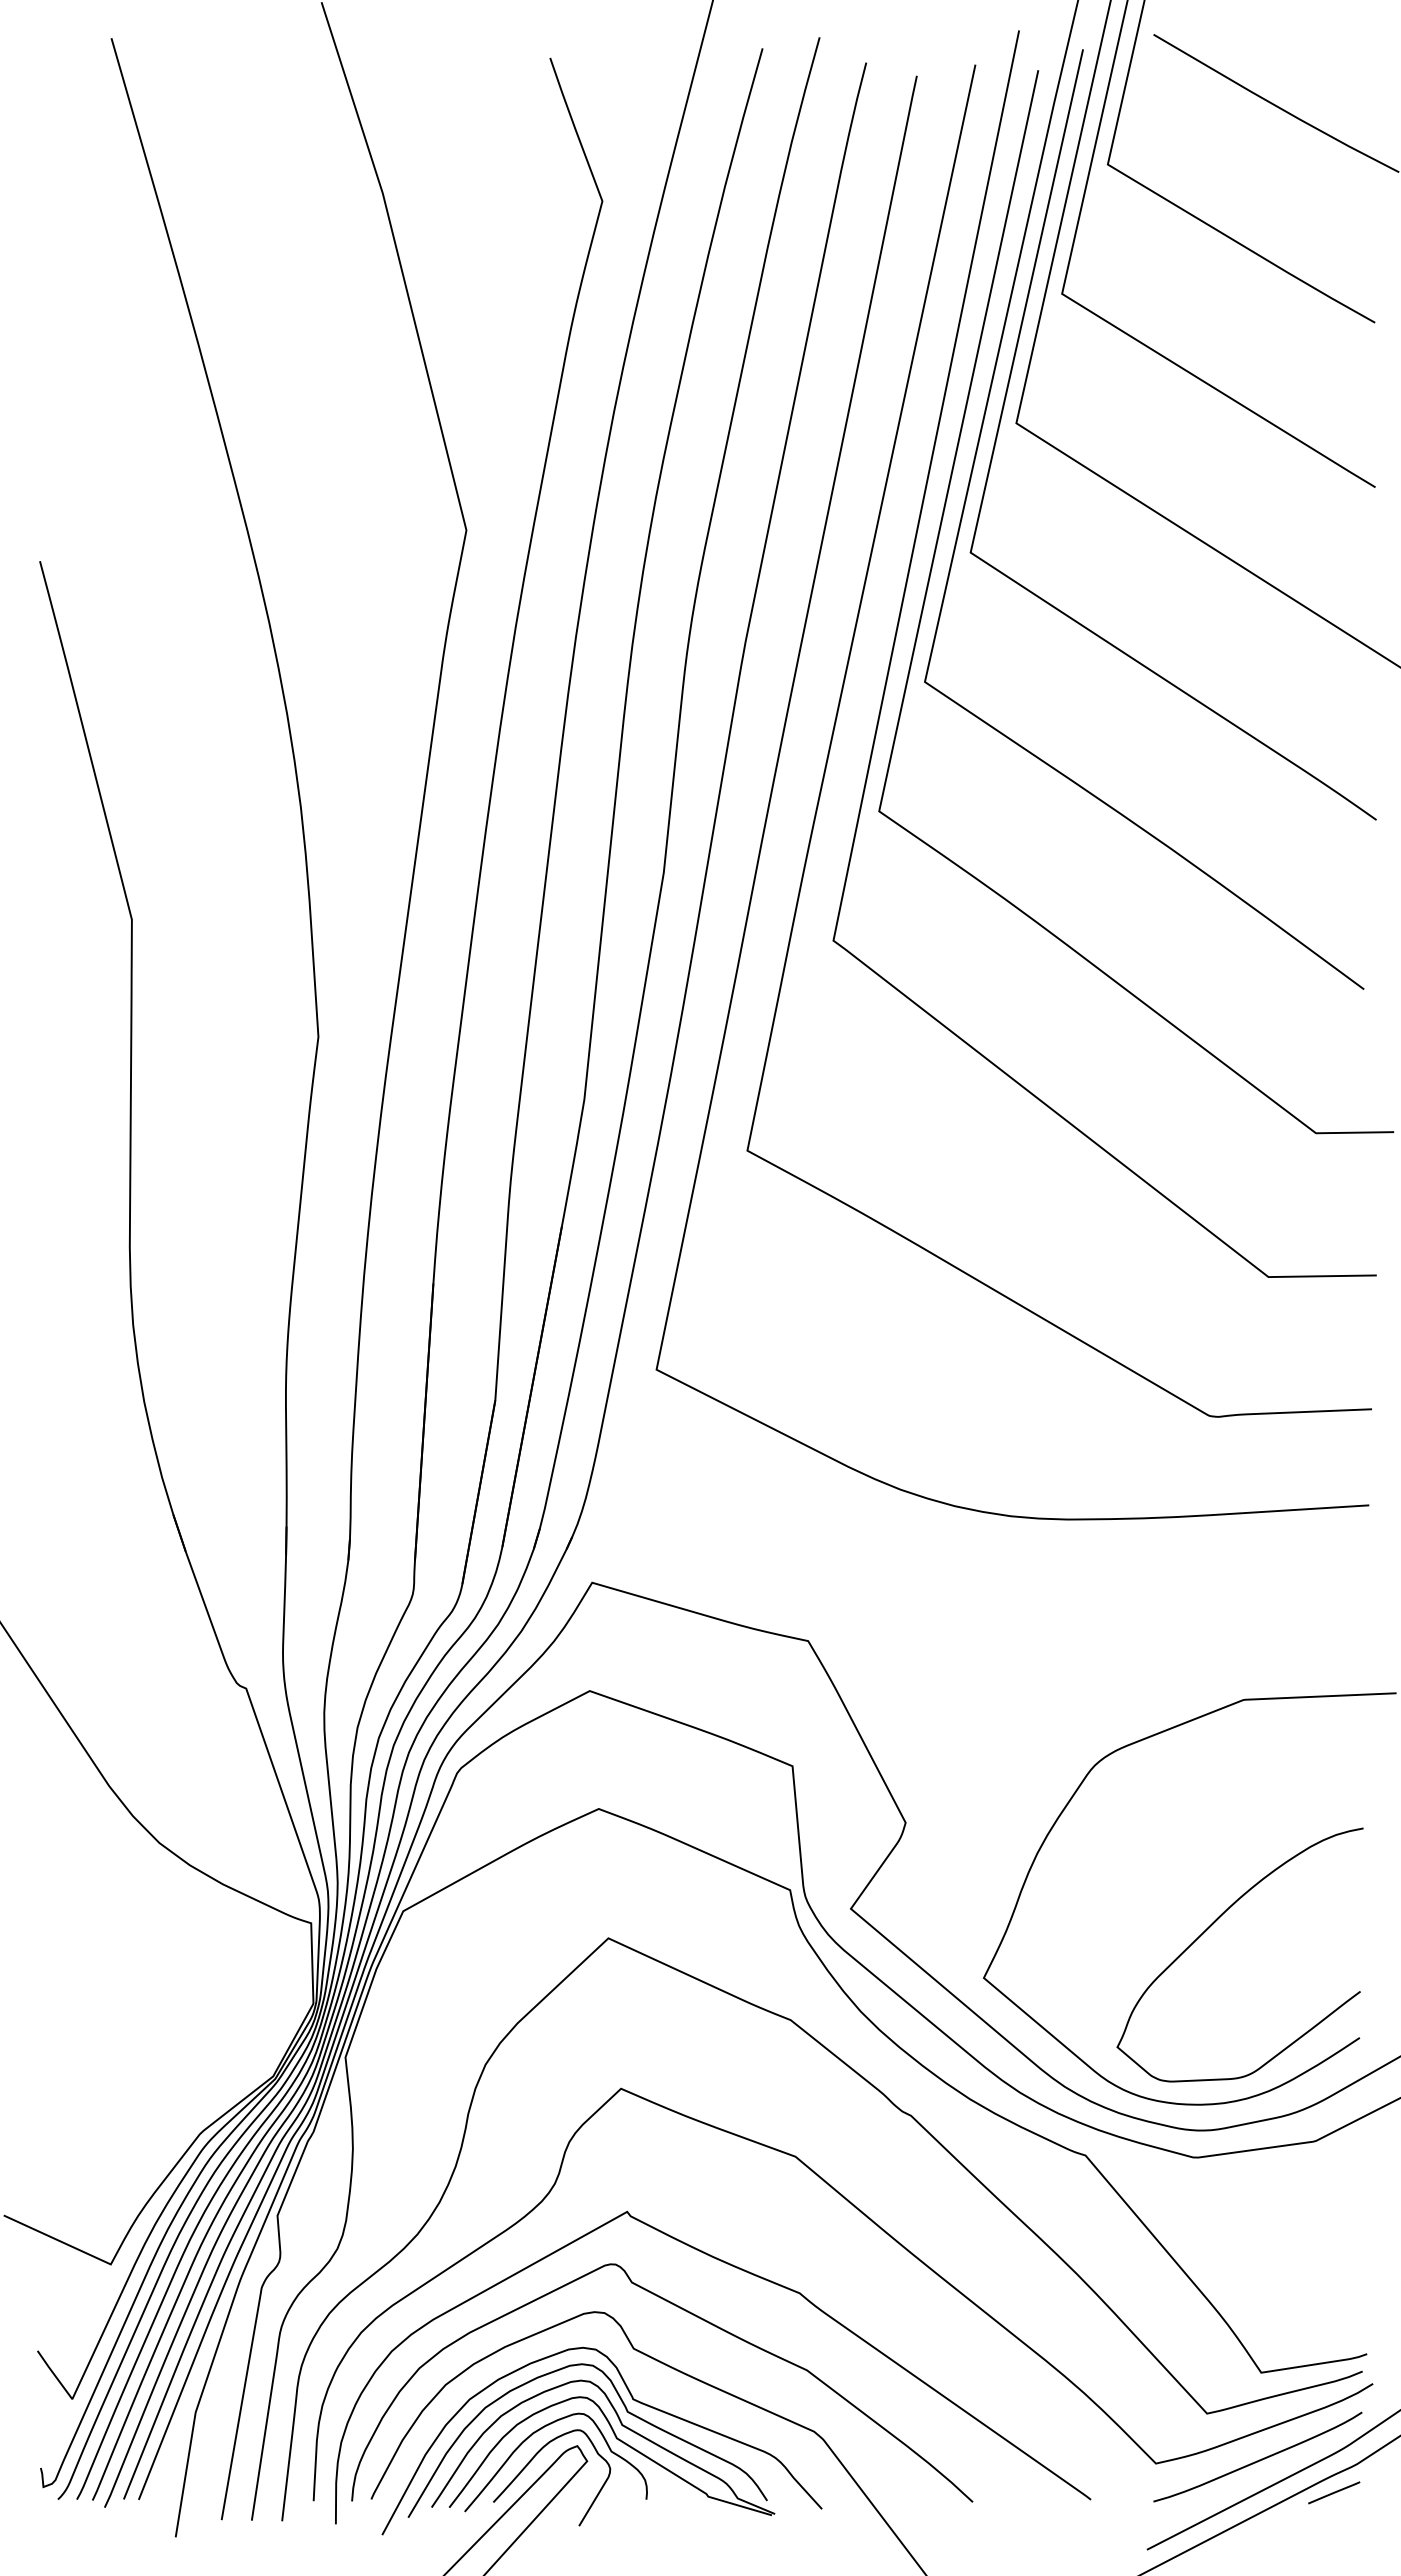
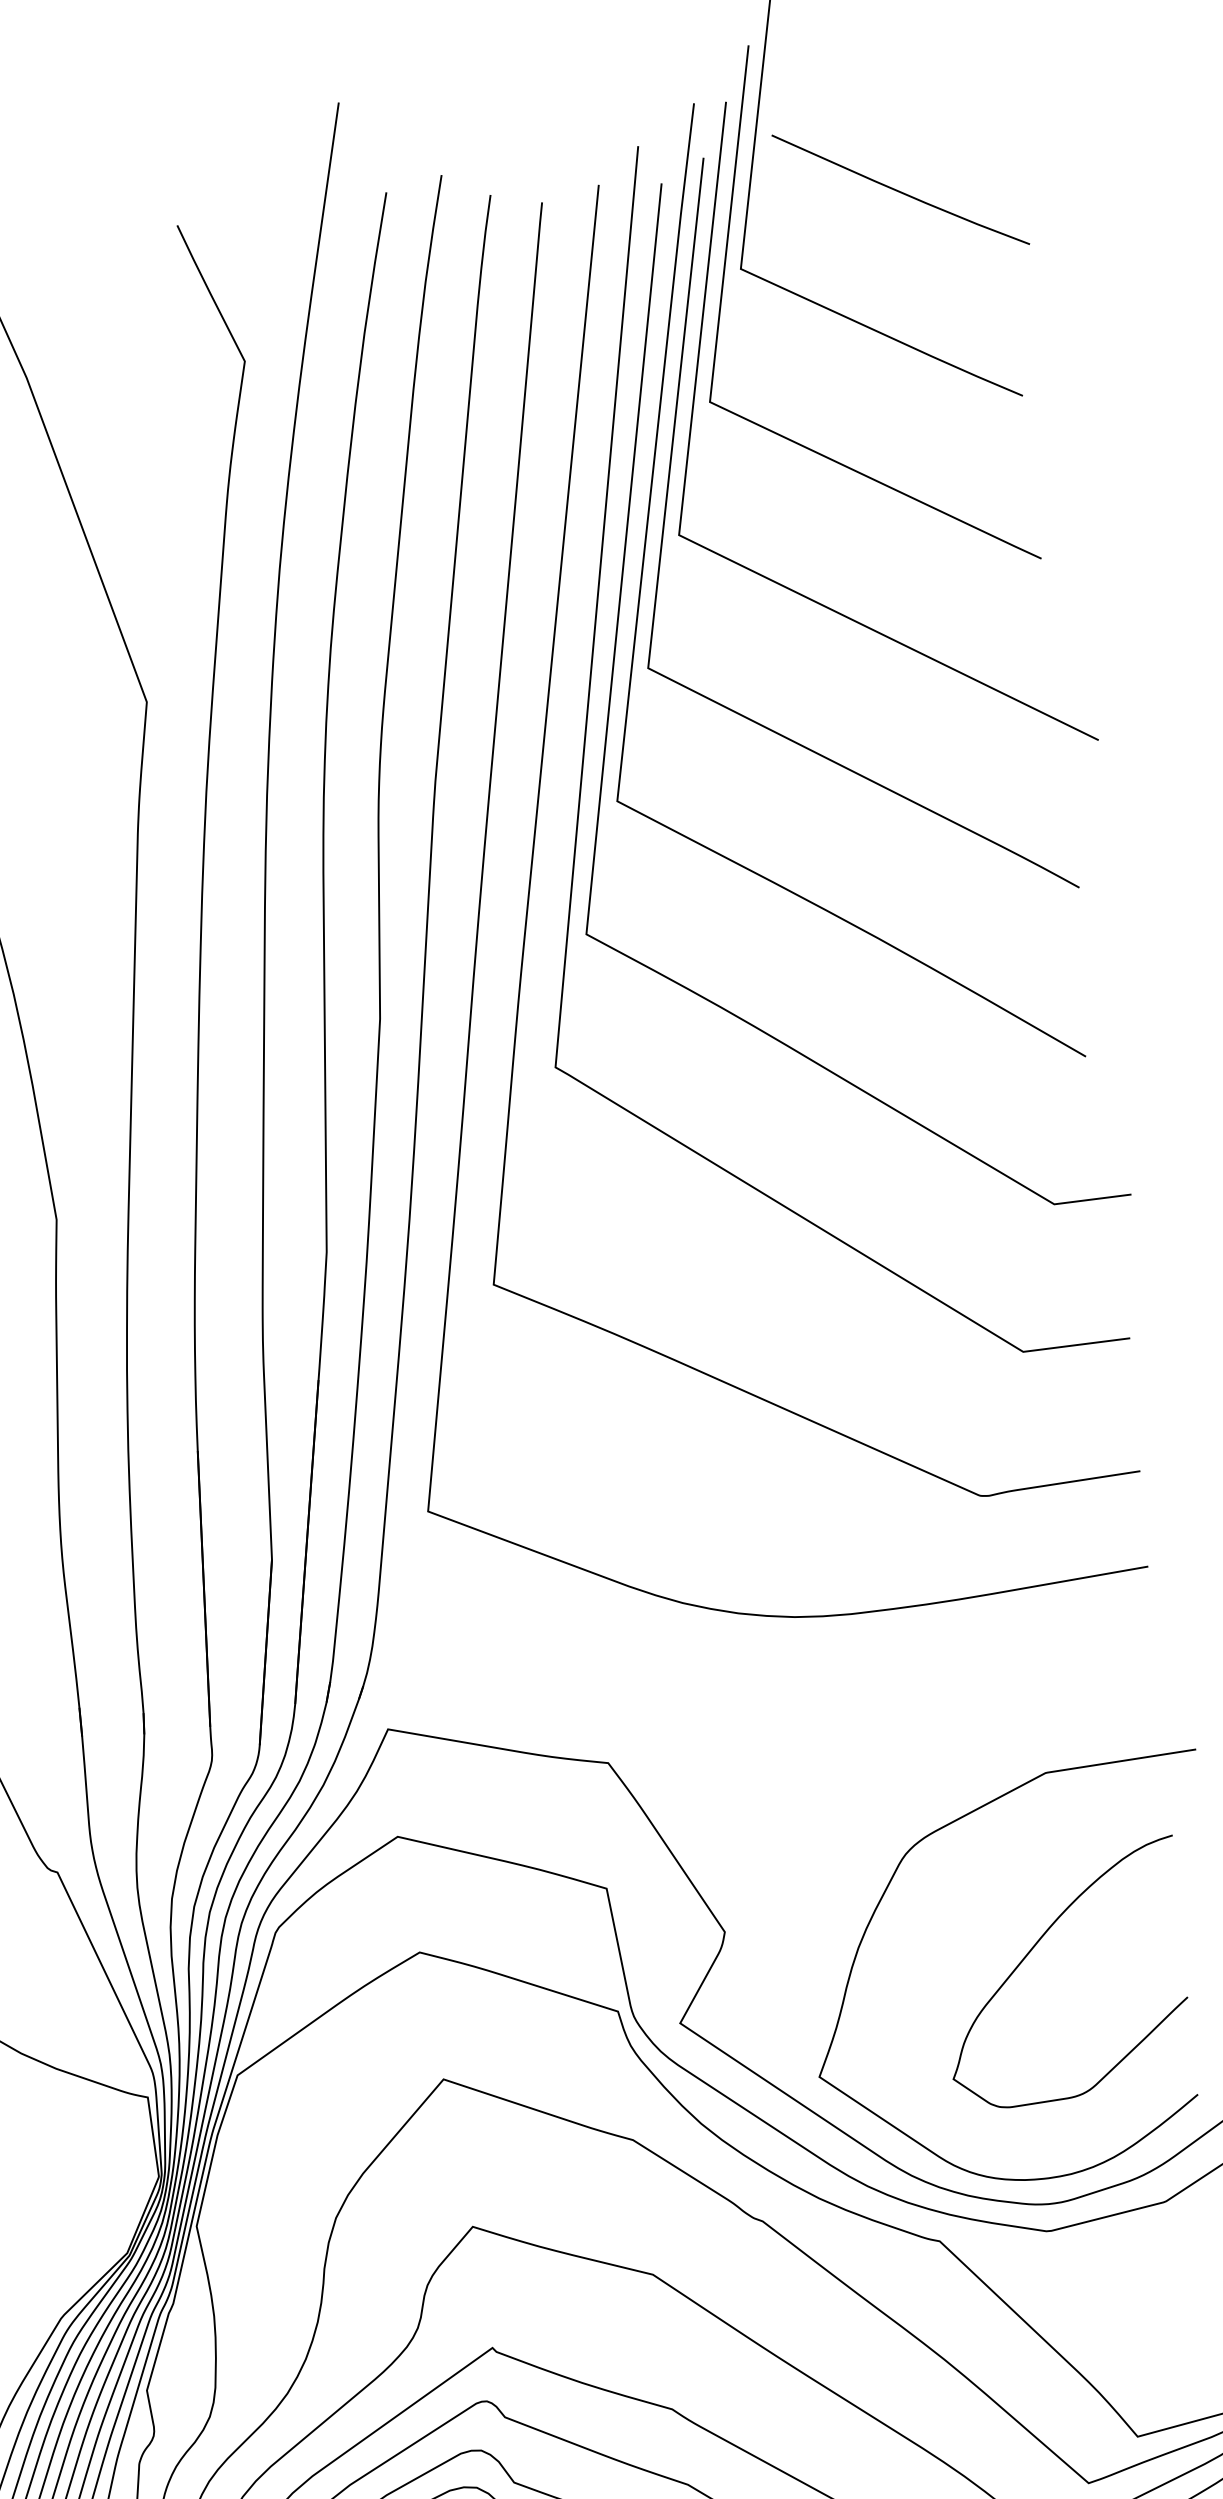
curve: (1211, 1926) -> (1033, 1949), moved

